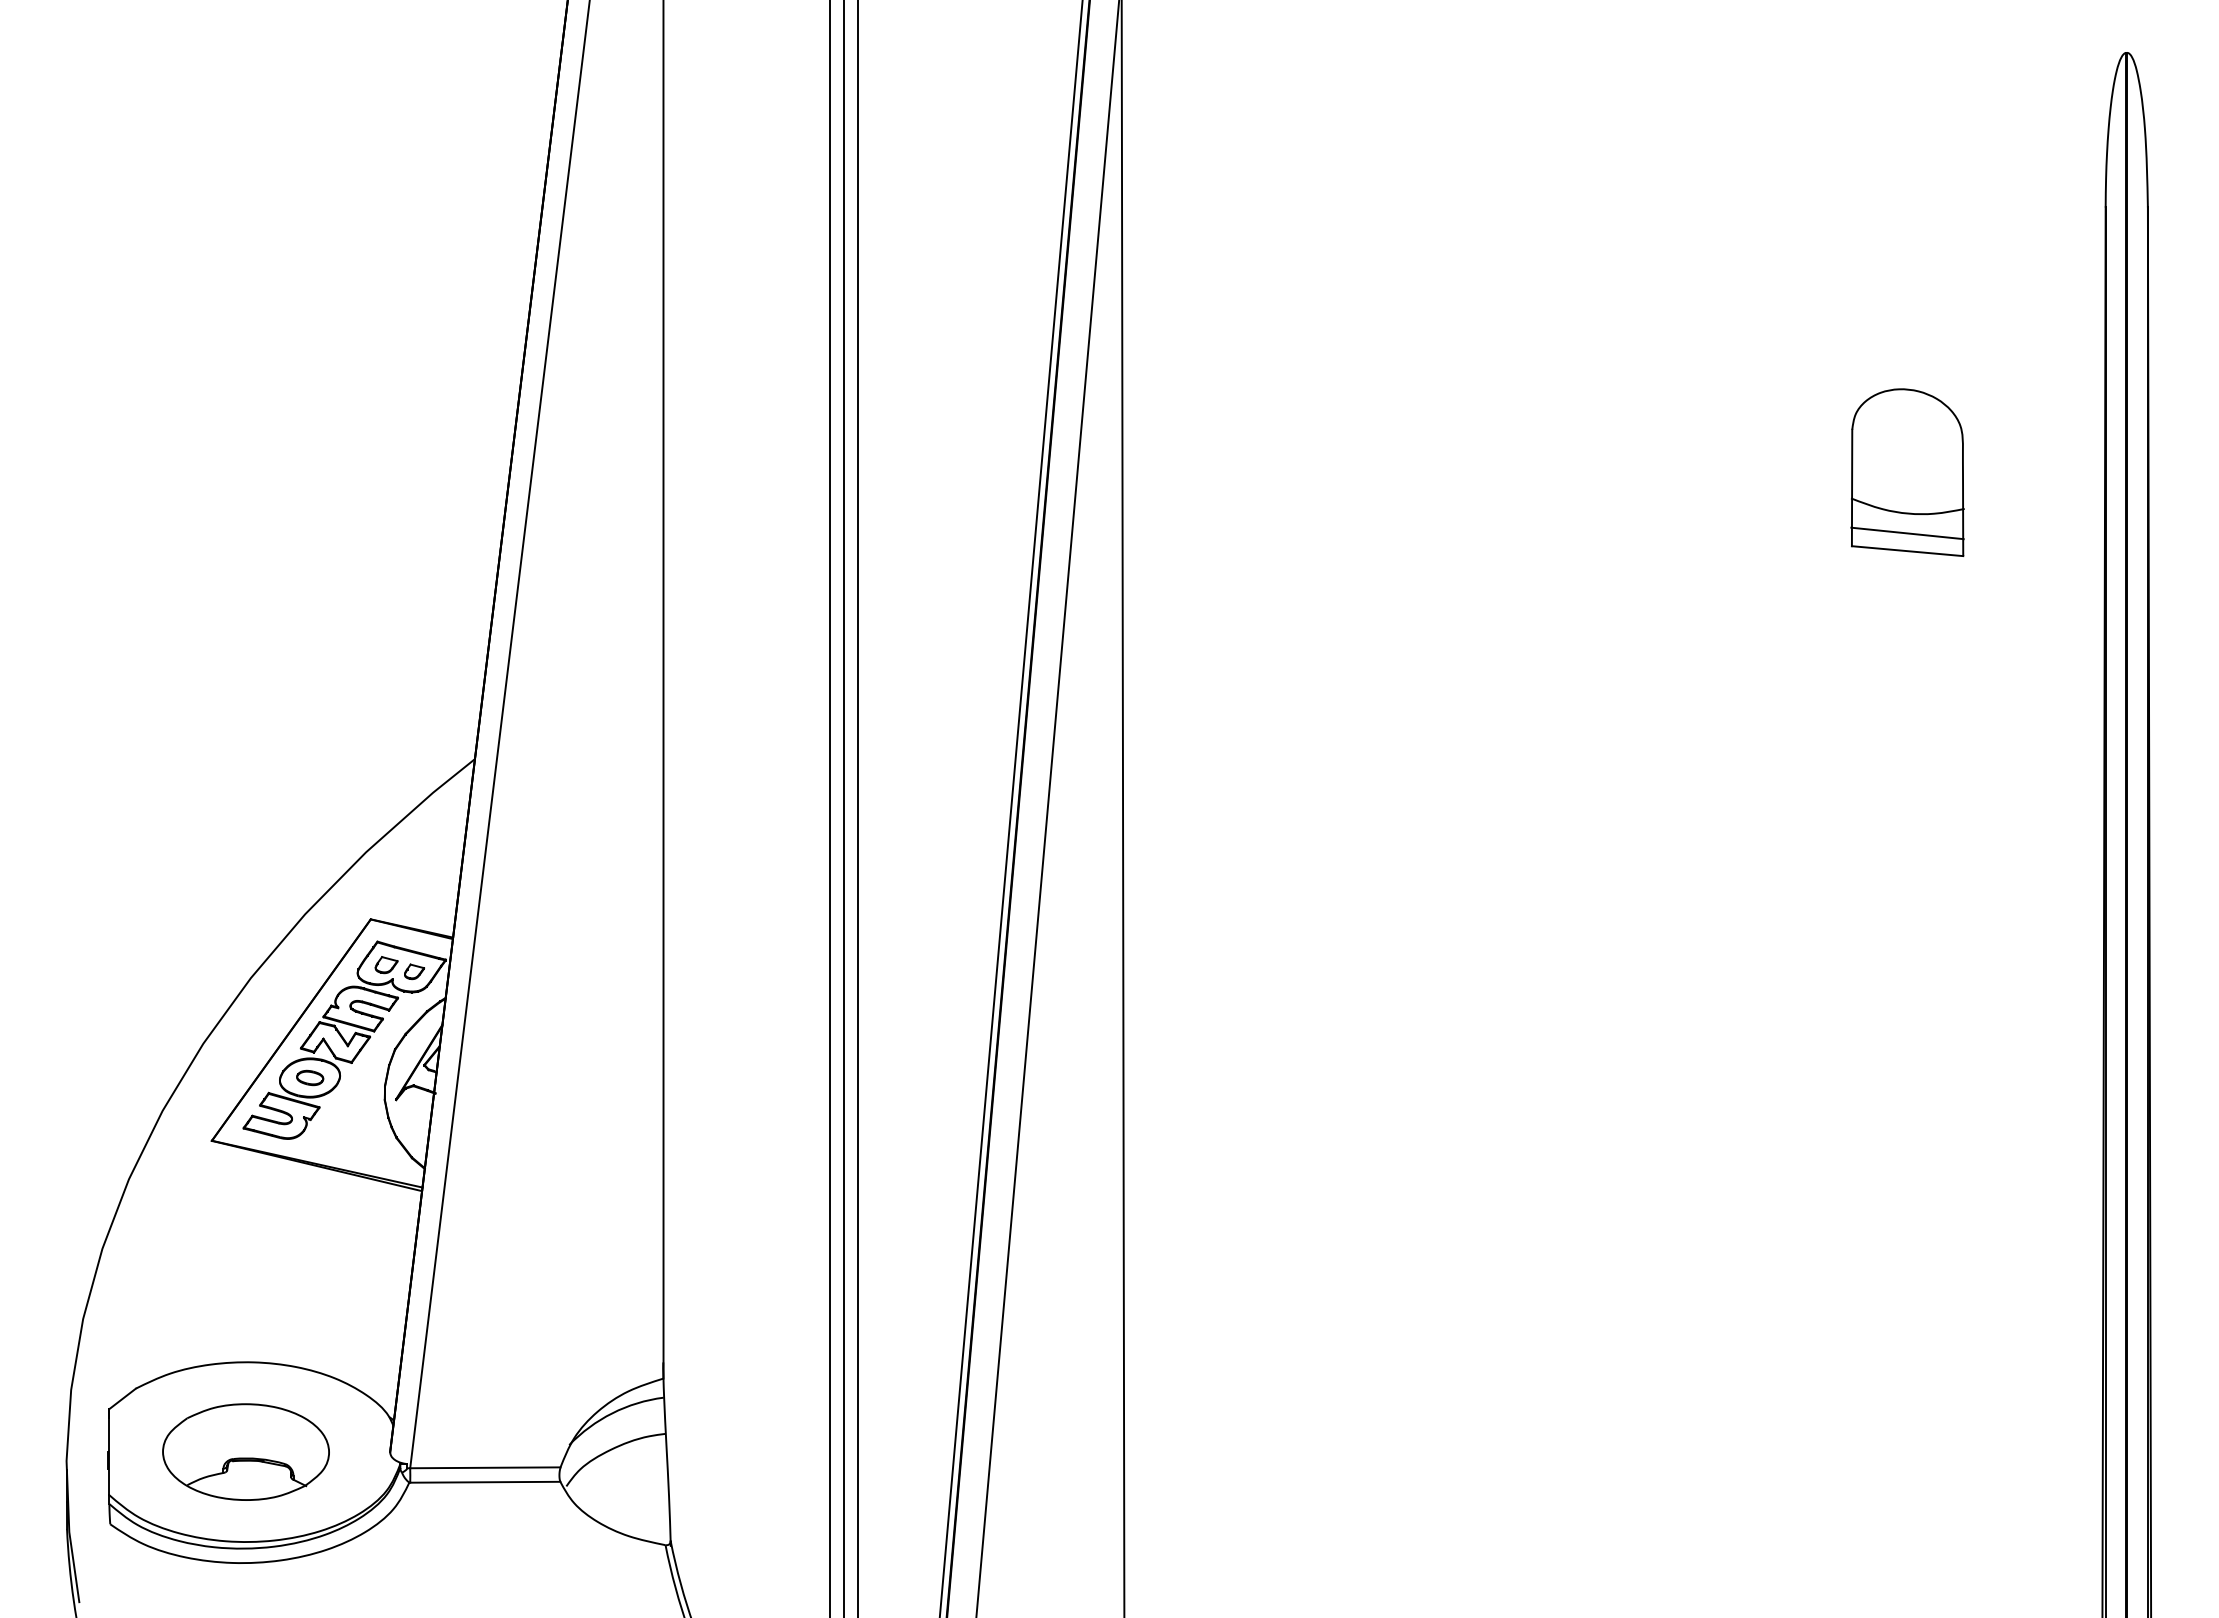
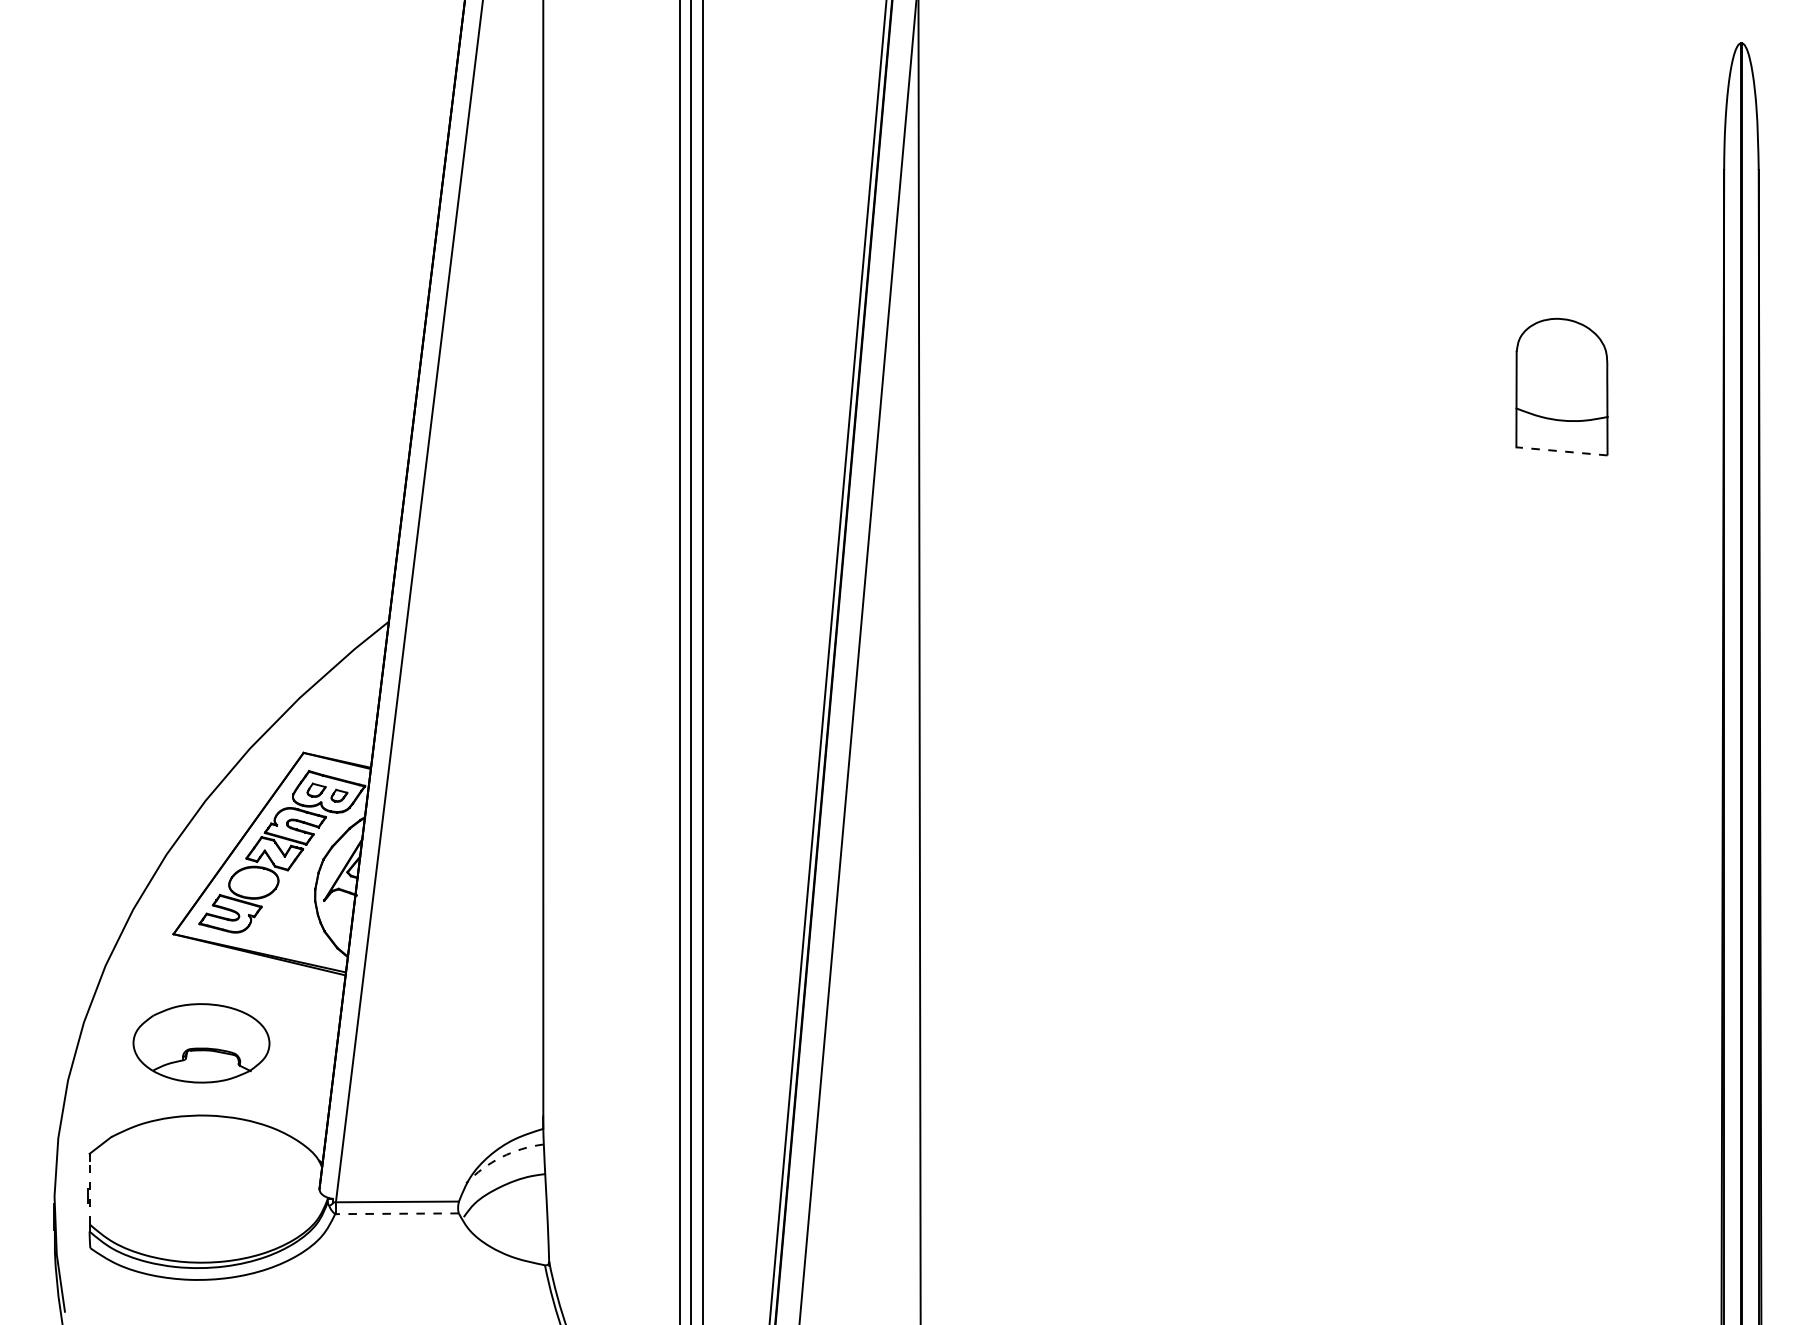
line: (1907, 533) -> (1561, 436), removed
line: (1907, 551) -> (1561, 451), solid -> dashed
part: (310, 1077) -> (254, 882), removed
arc: (612, 1413) -> (501, 1157), solid -> dashed
line: (109, 1451) -> (89, 1188), solid -> dashed
part: (245, 1451) -> (201, 1042), moved
line: (484, 1482) -> (396, 1213), solid -> dashed

